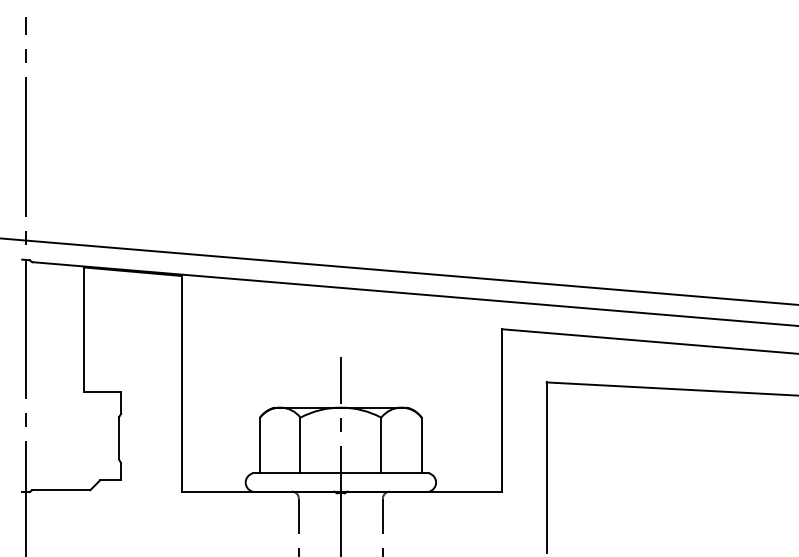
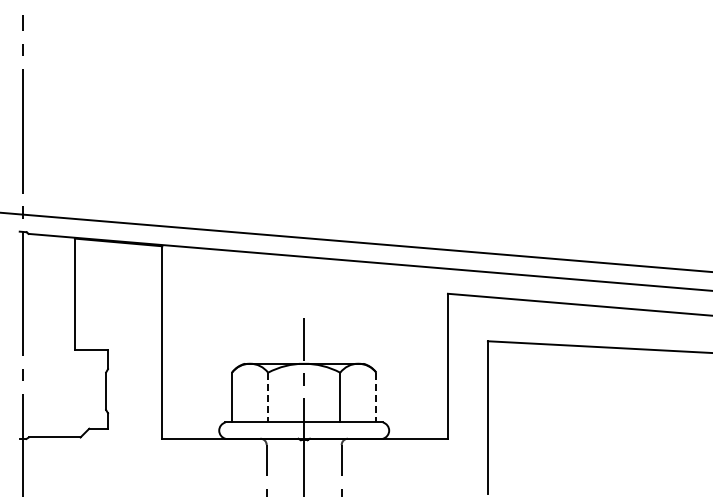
line: (300, 445) -> (268, 397), solid -> dashed
line: (421, 445) -> (376, 397), solid -> dashed

